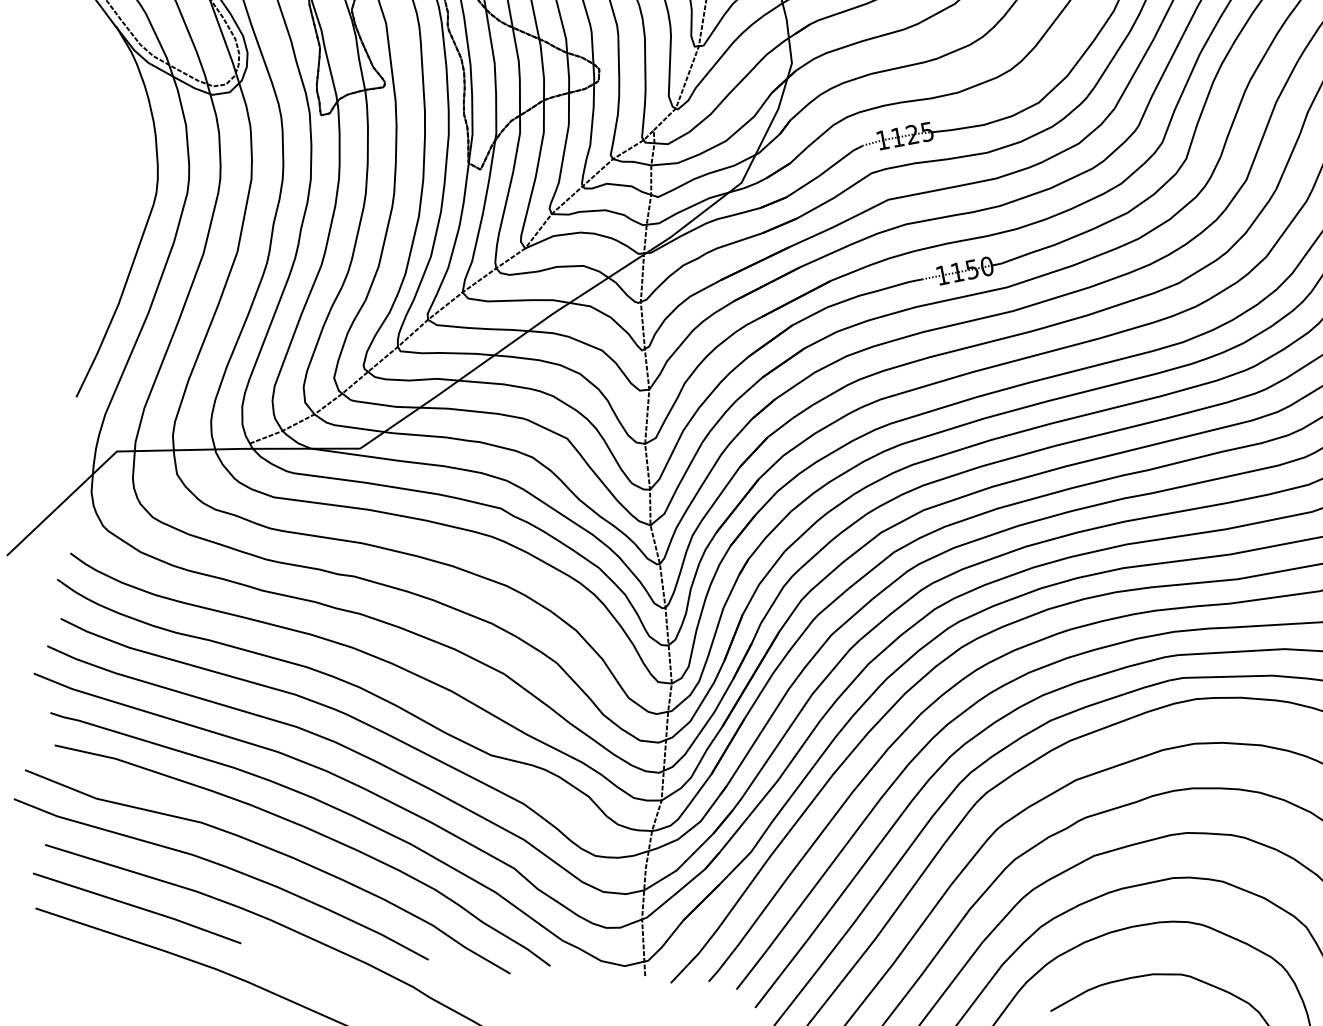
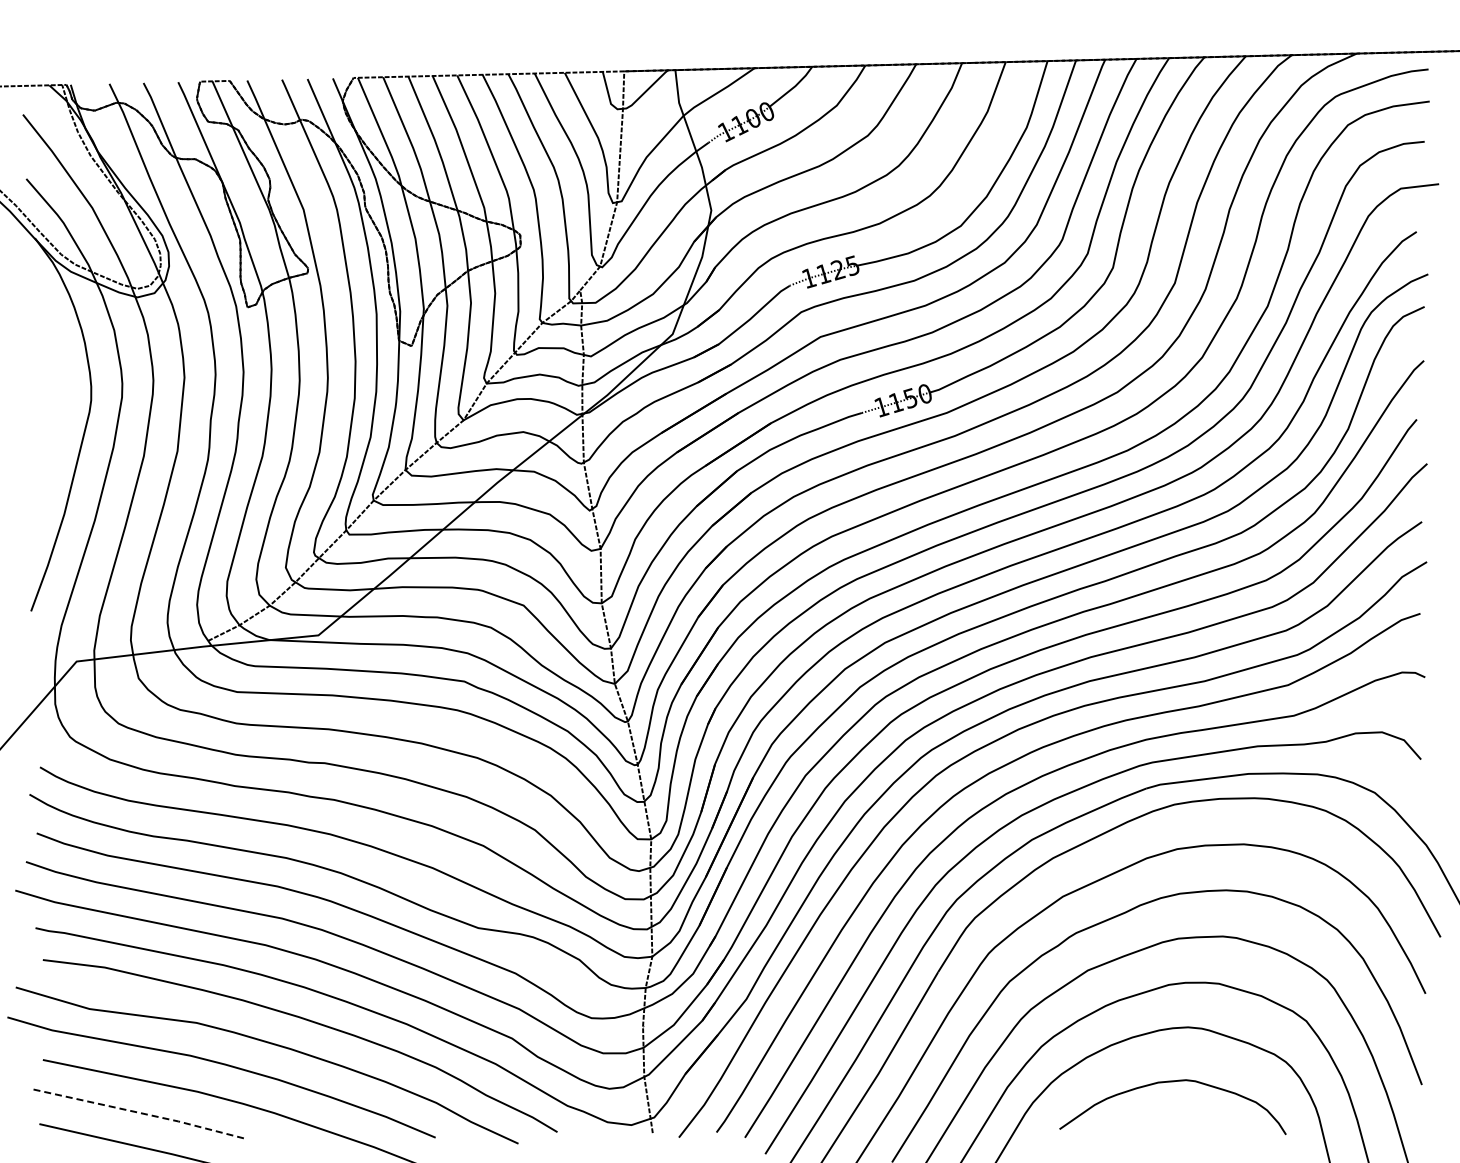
line: (138, 907) -> (141, 1113), solid -> dashed

